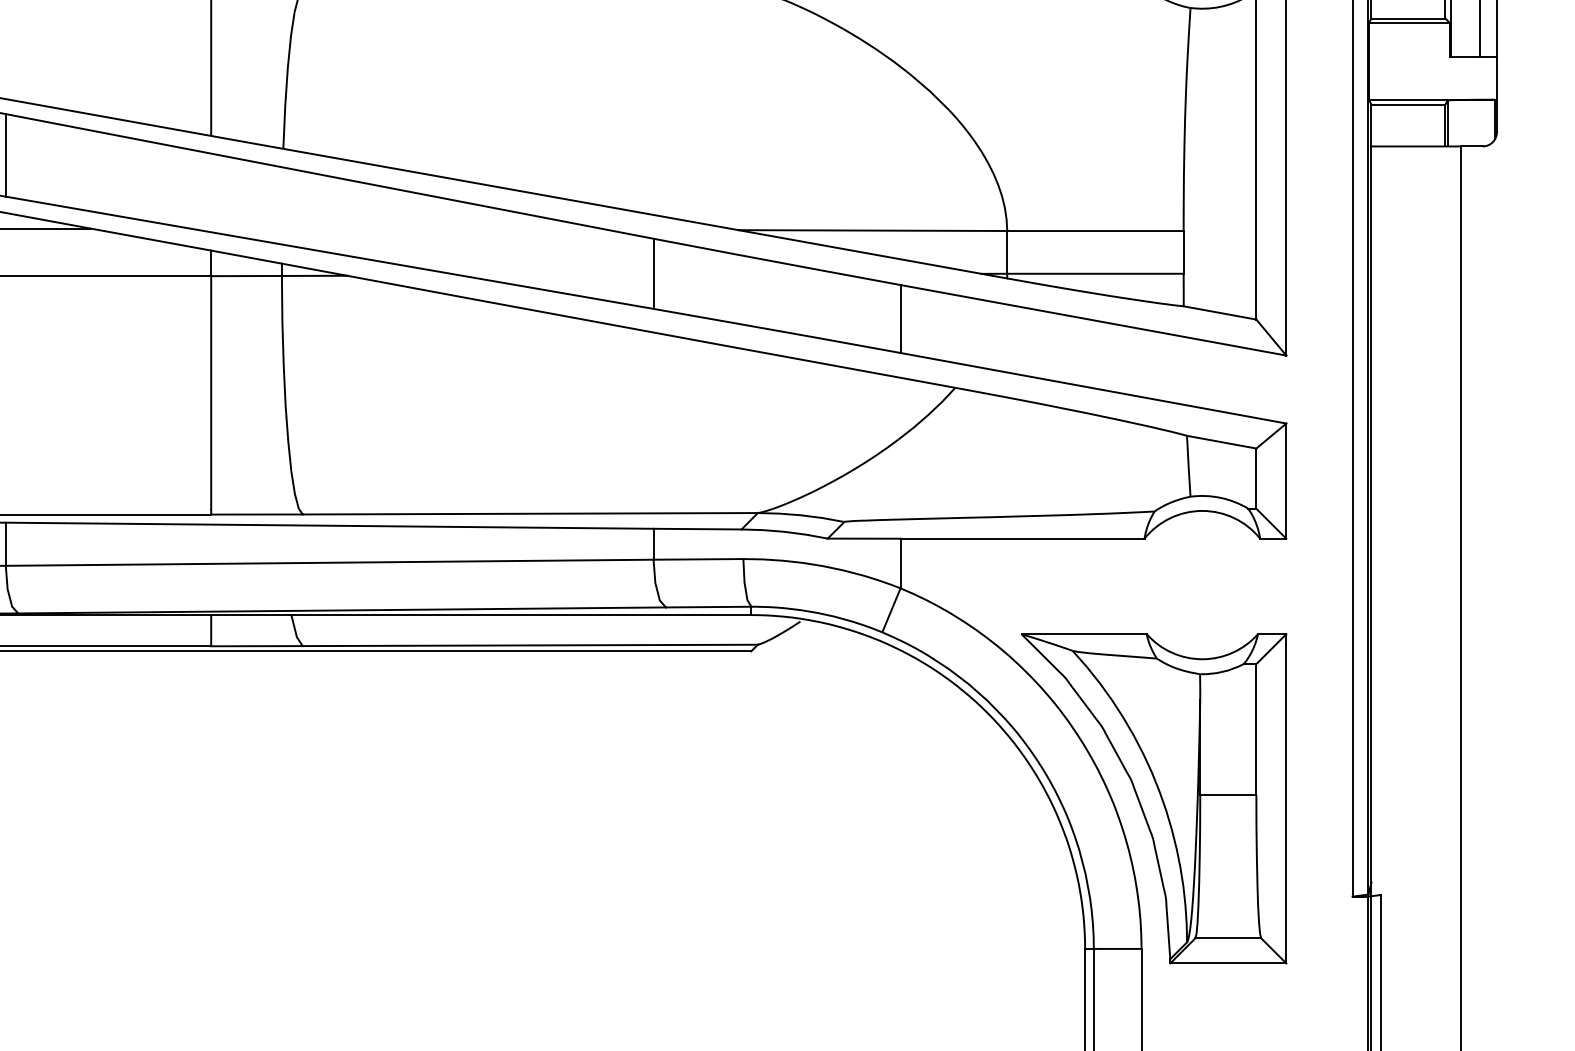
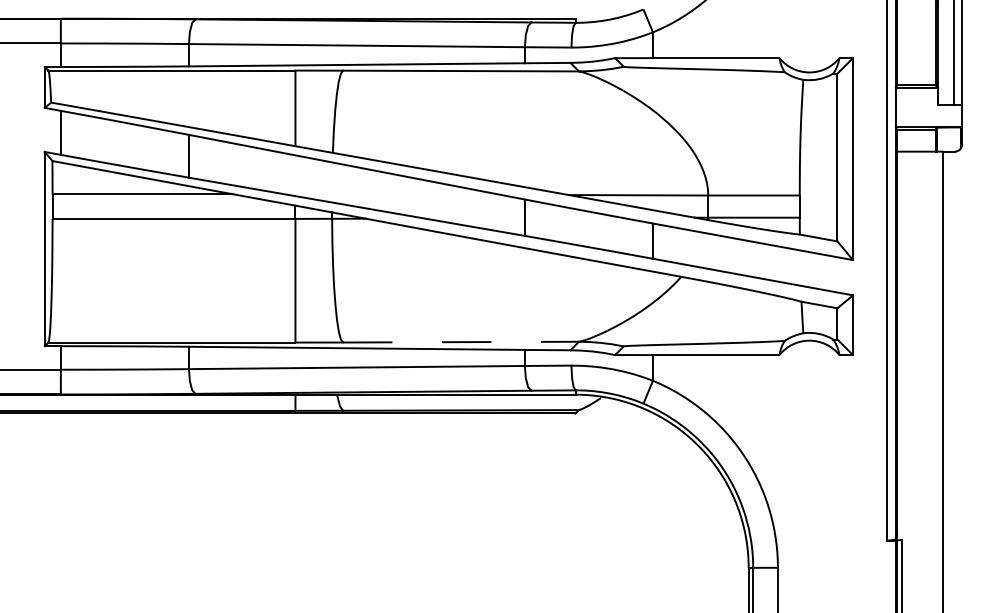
line: (531, 514) -> (461, 342), solid -> dashed
part: (1154, 797) -> (784, 489), removed

